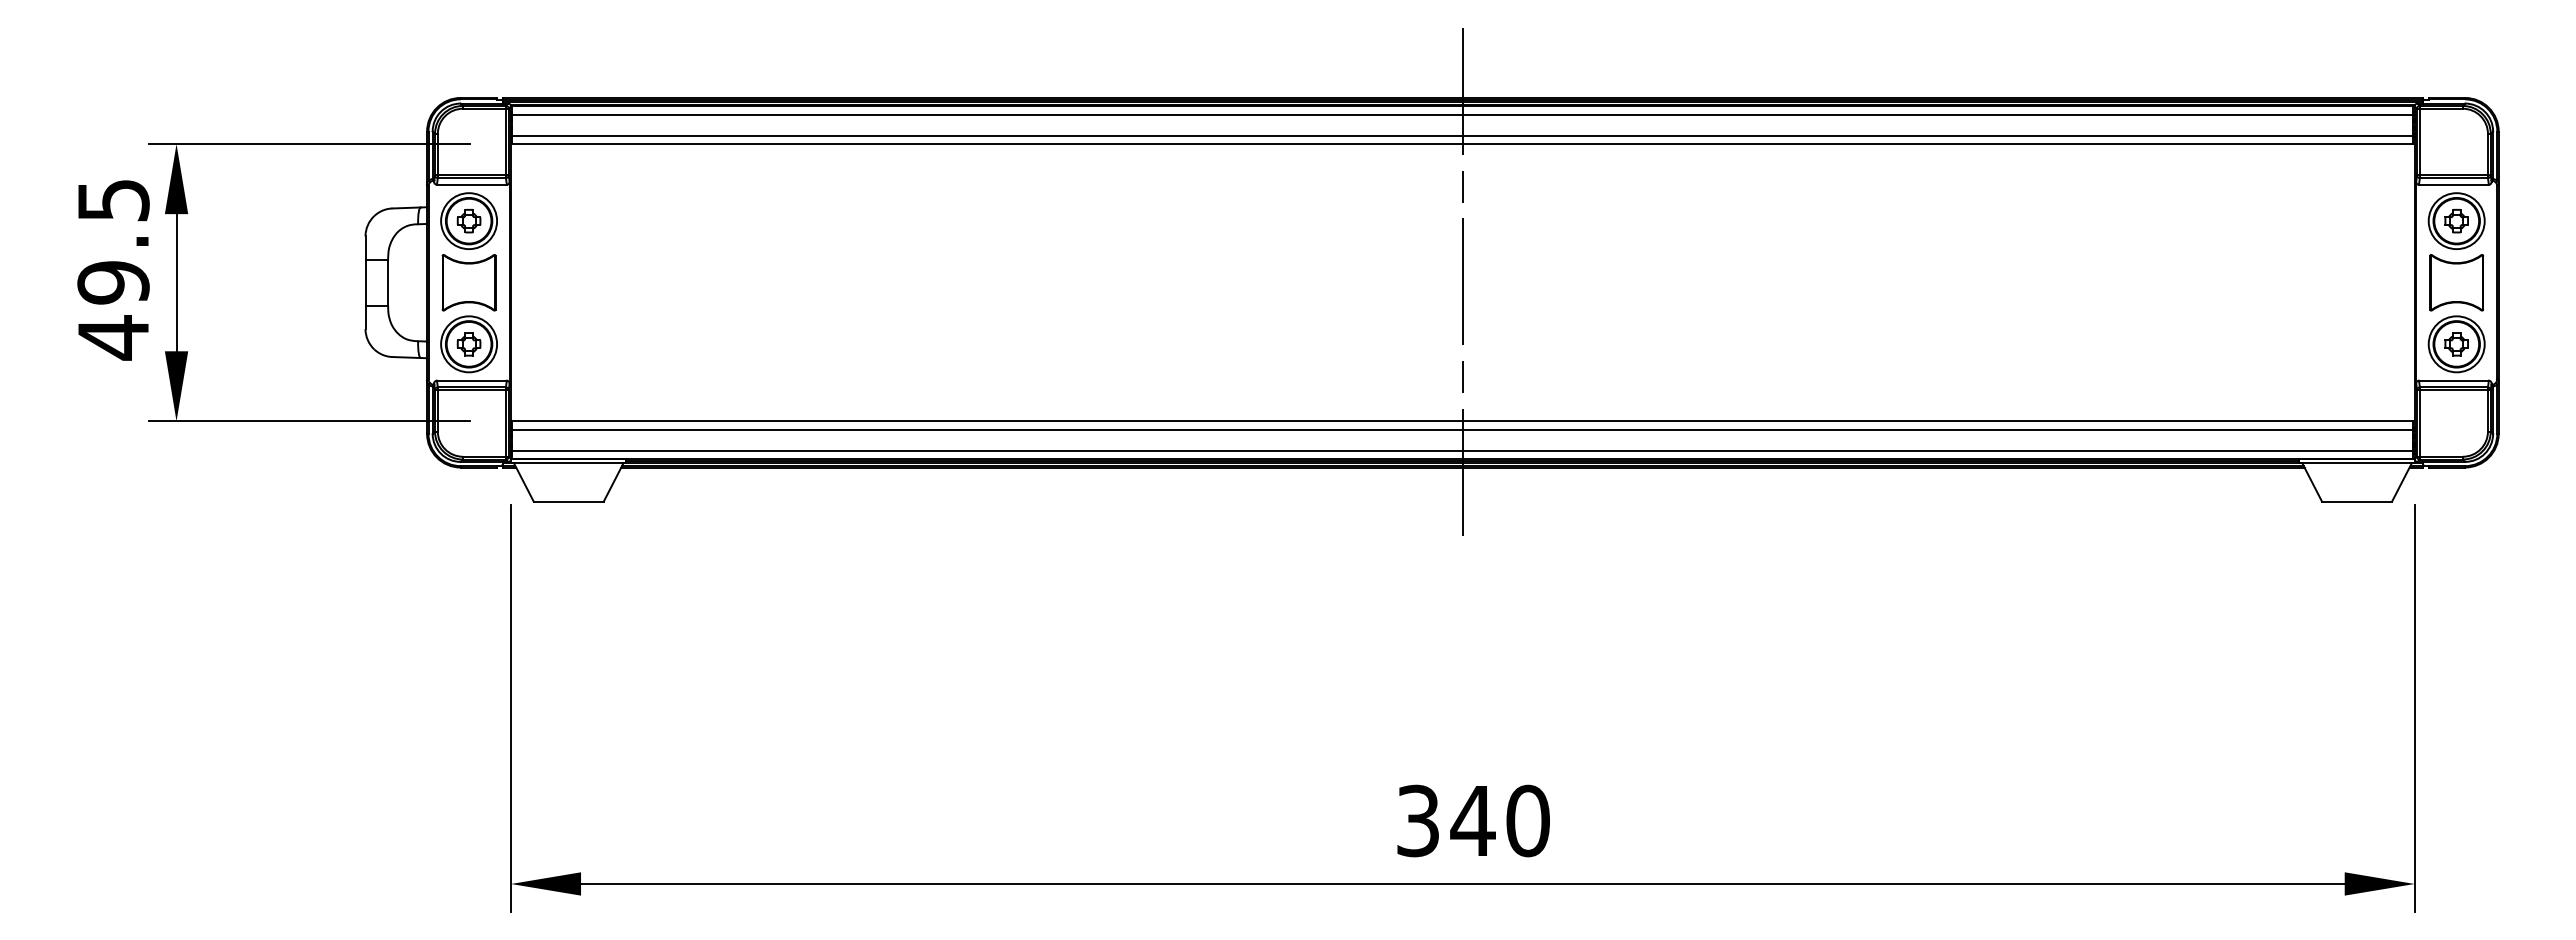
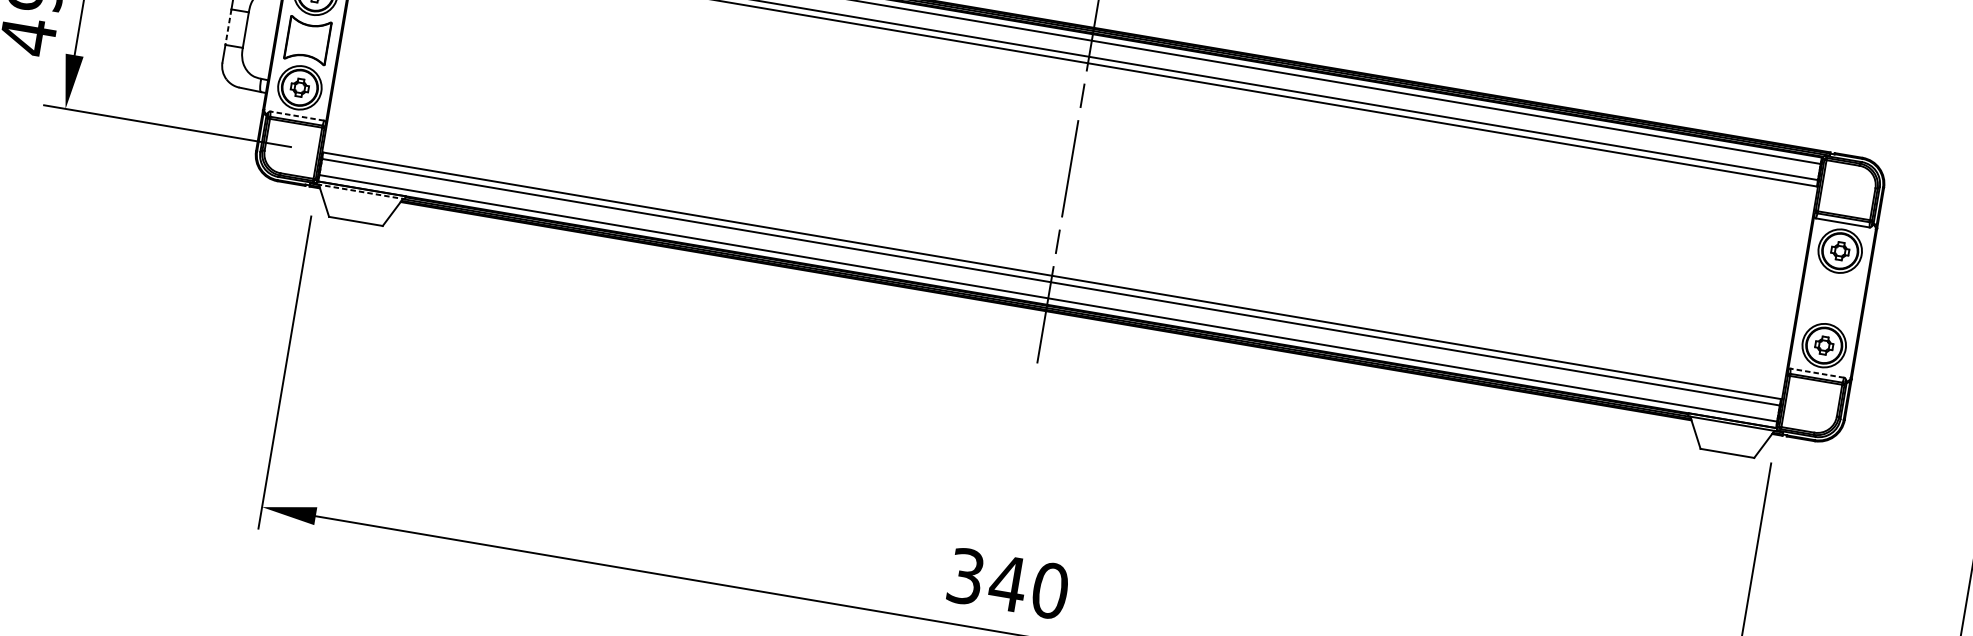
part: (2456, 282) -> (1832, 298), removed
line: (365, 283) -> (228, 27), solid -> dashed
line: (471, 380) -> (297, 115), solid -> dashed
line: (2453, 380) -> (1817, 372), solid -> dashed
line: (568, 463) -> (360, 192), solid -> dashed

